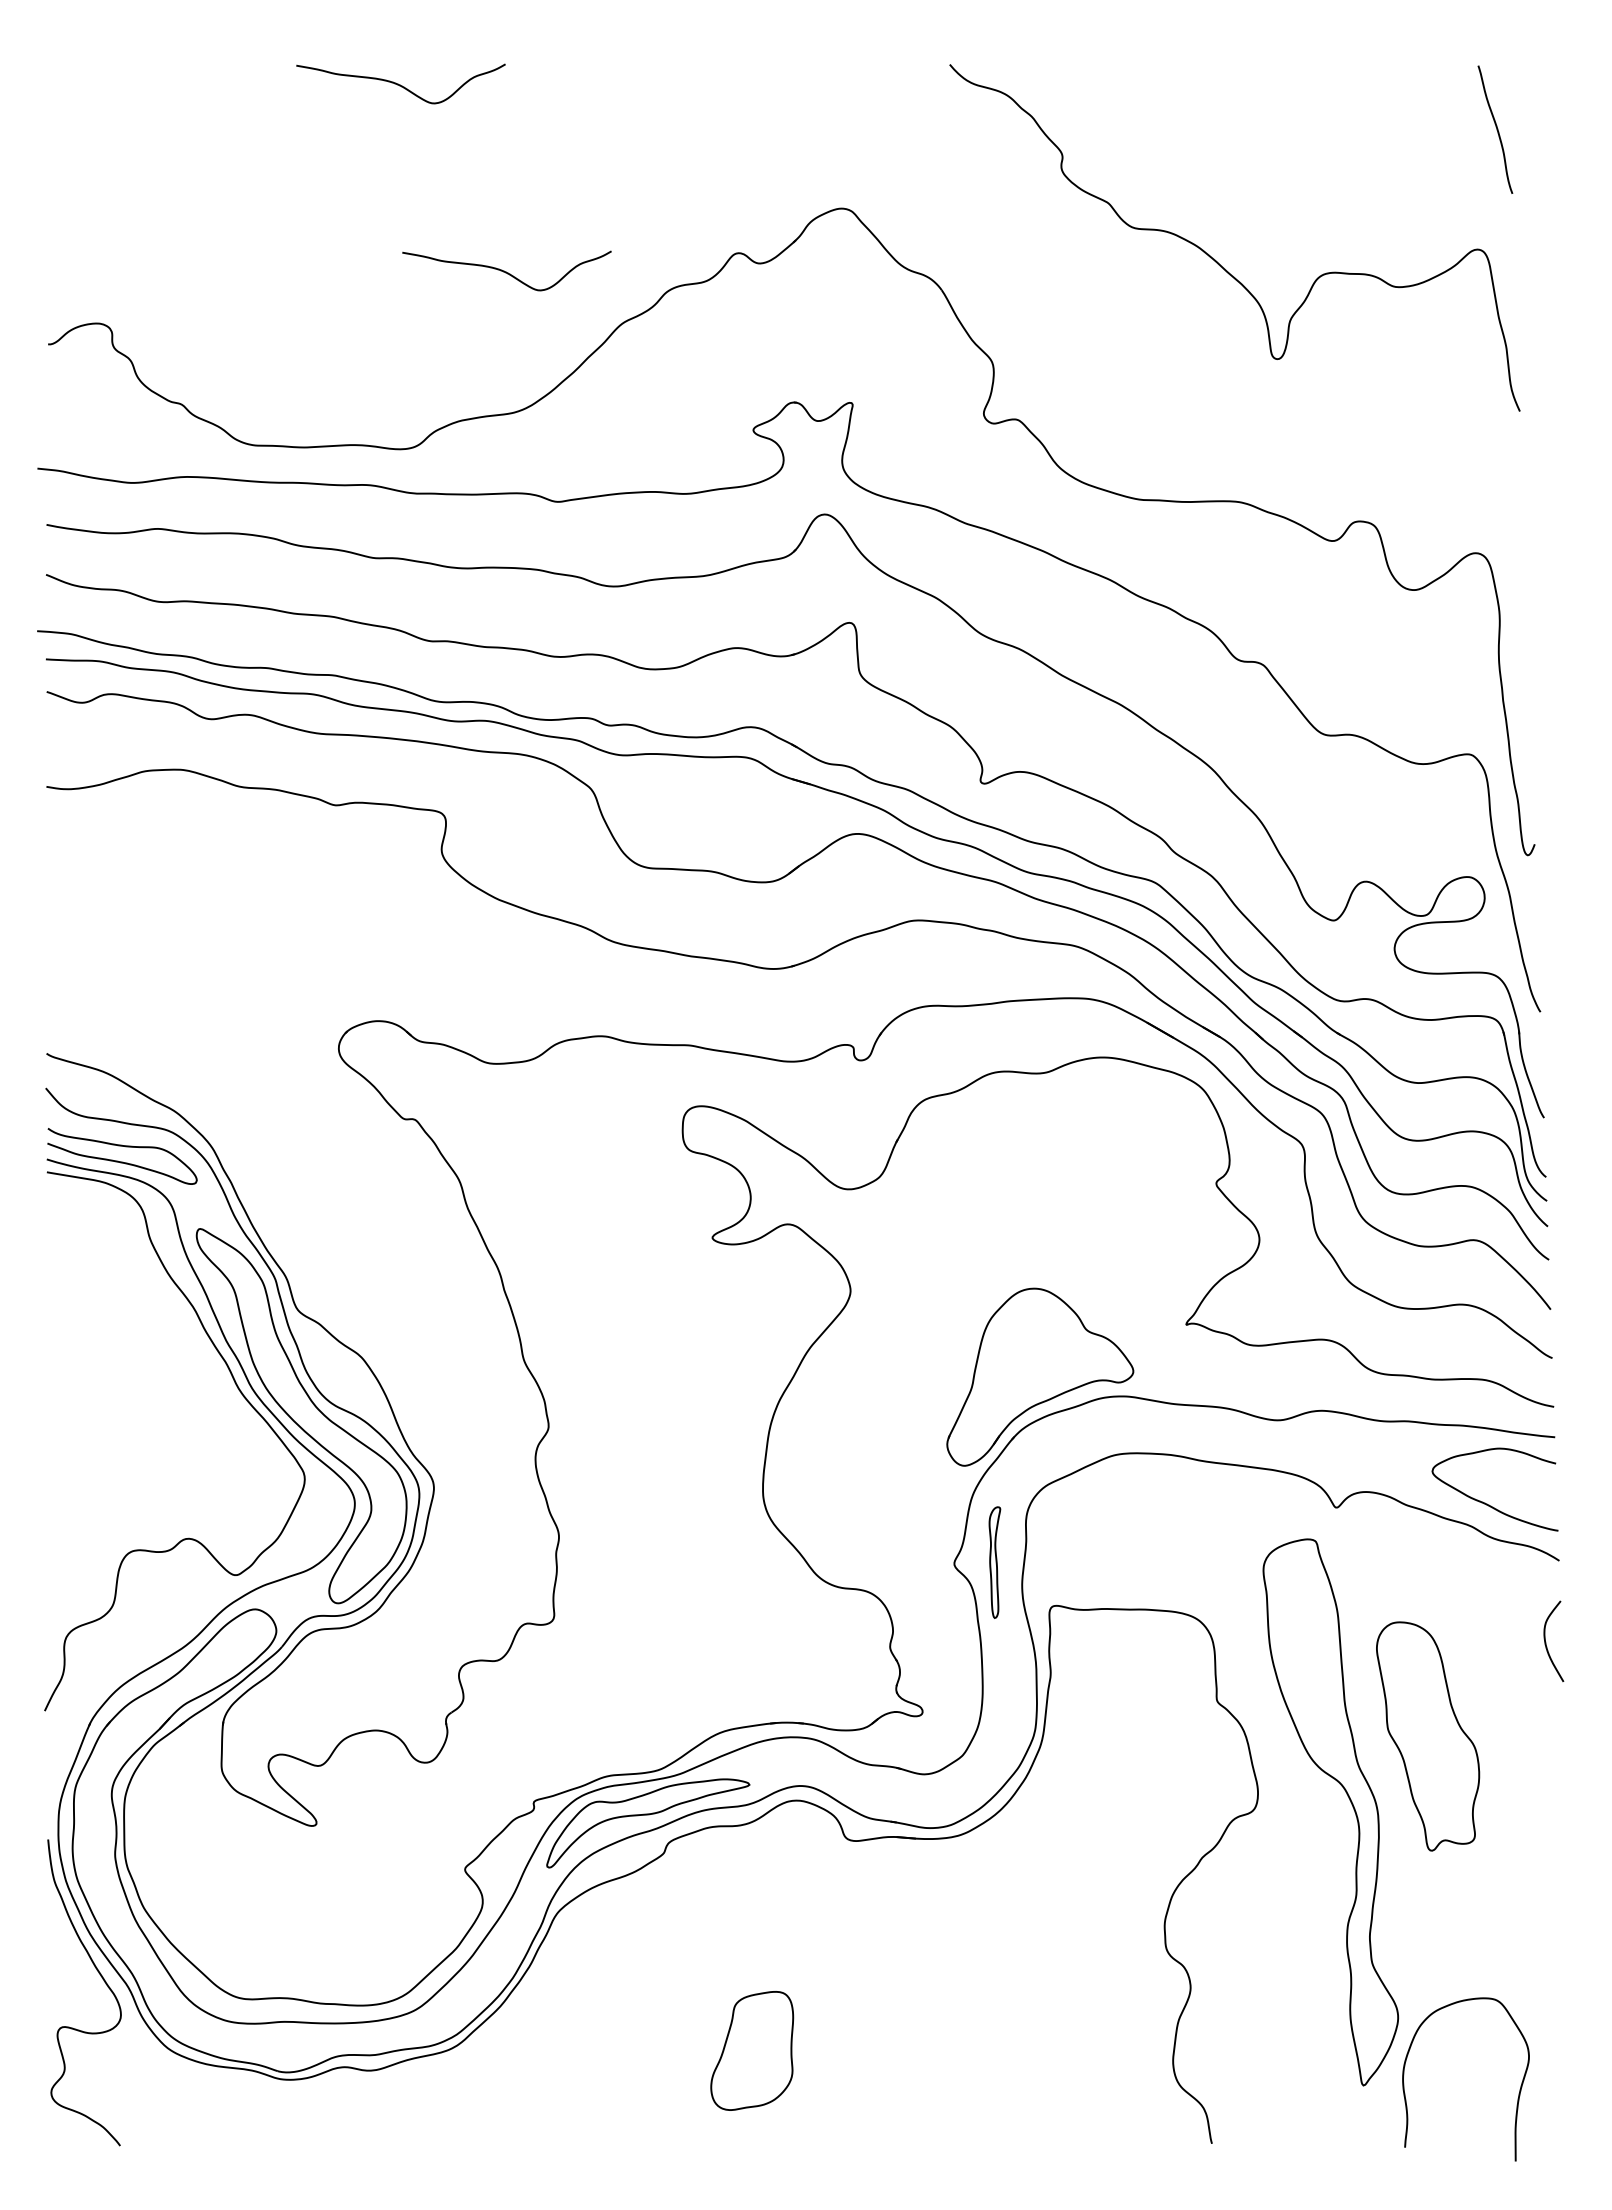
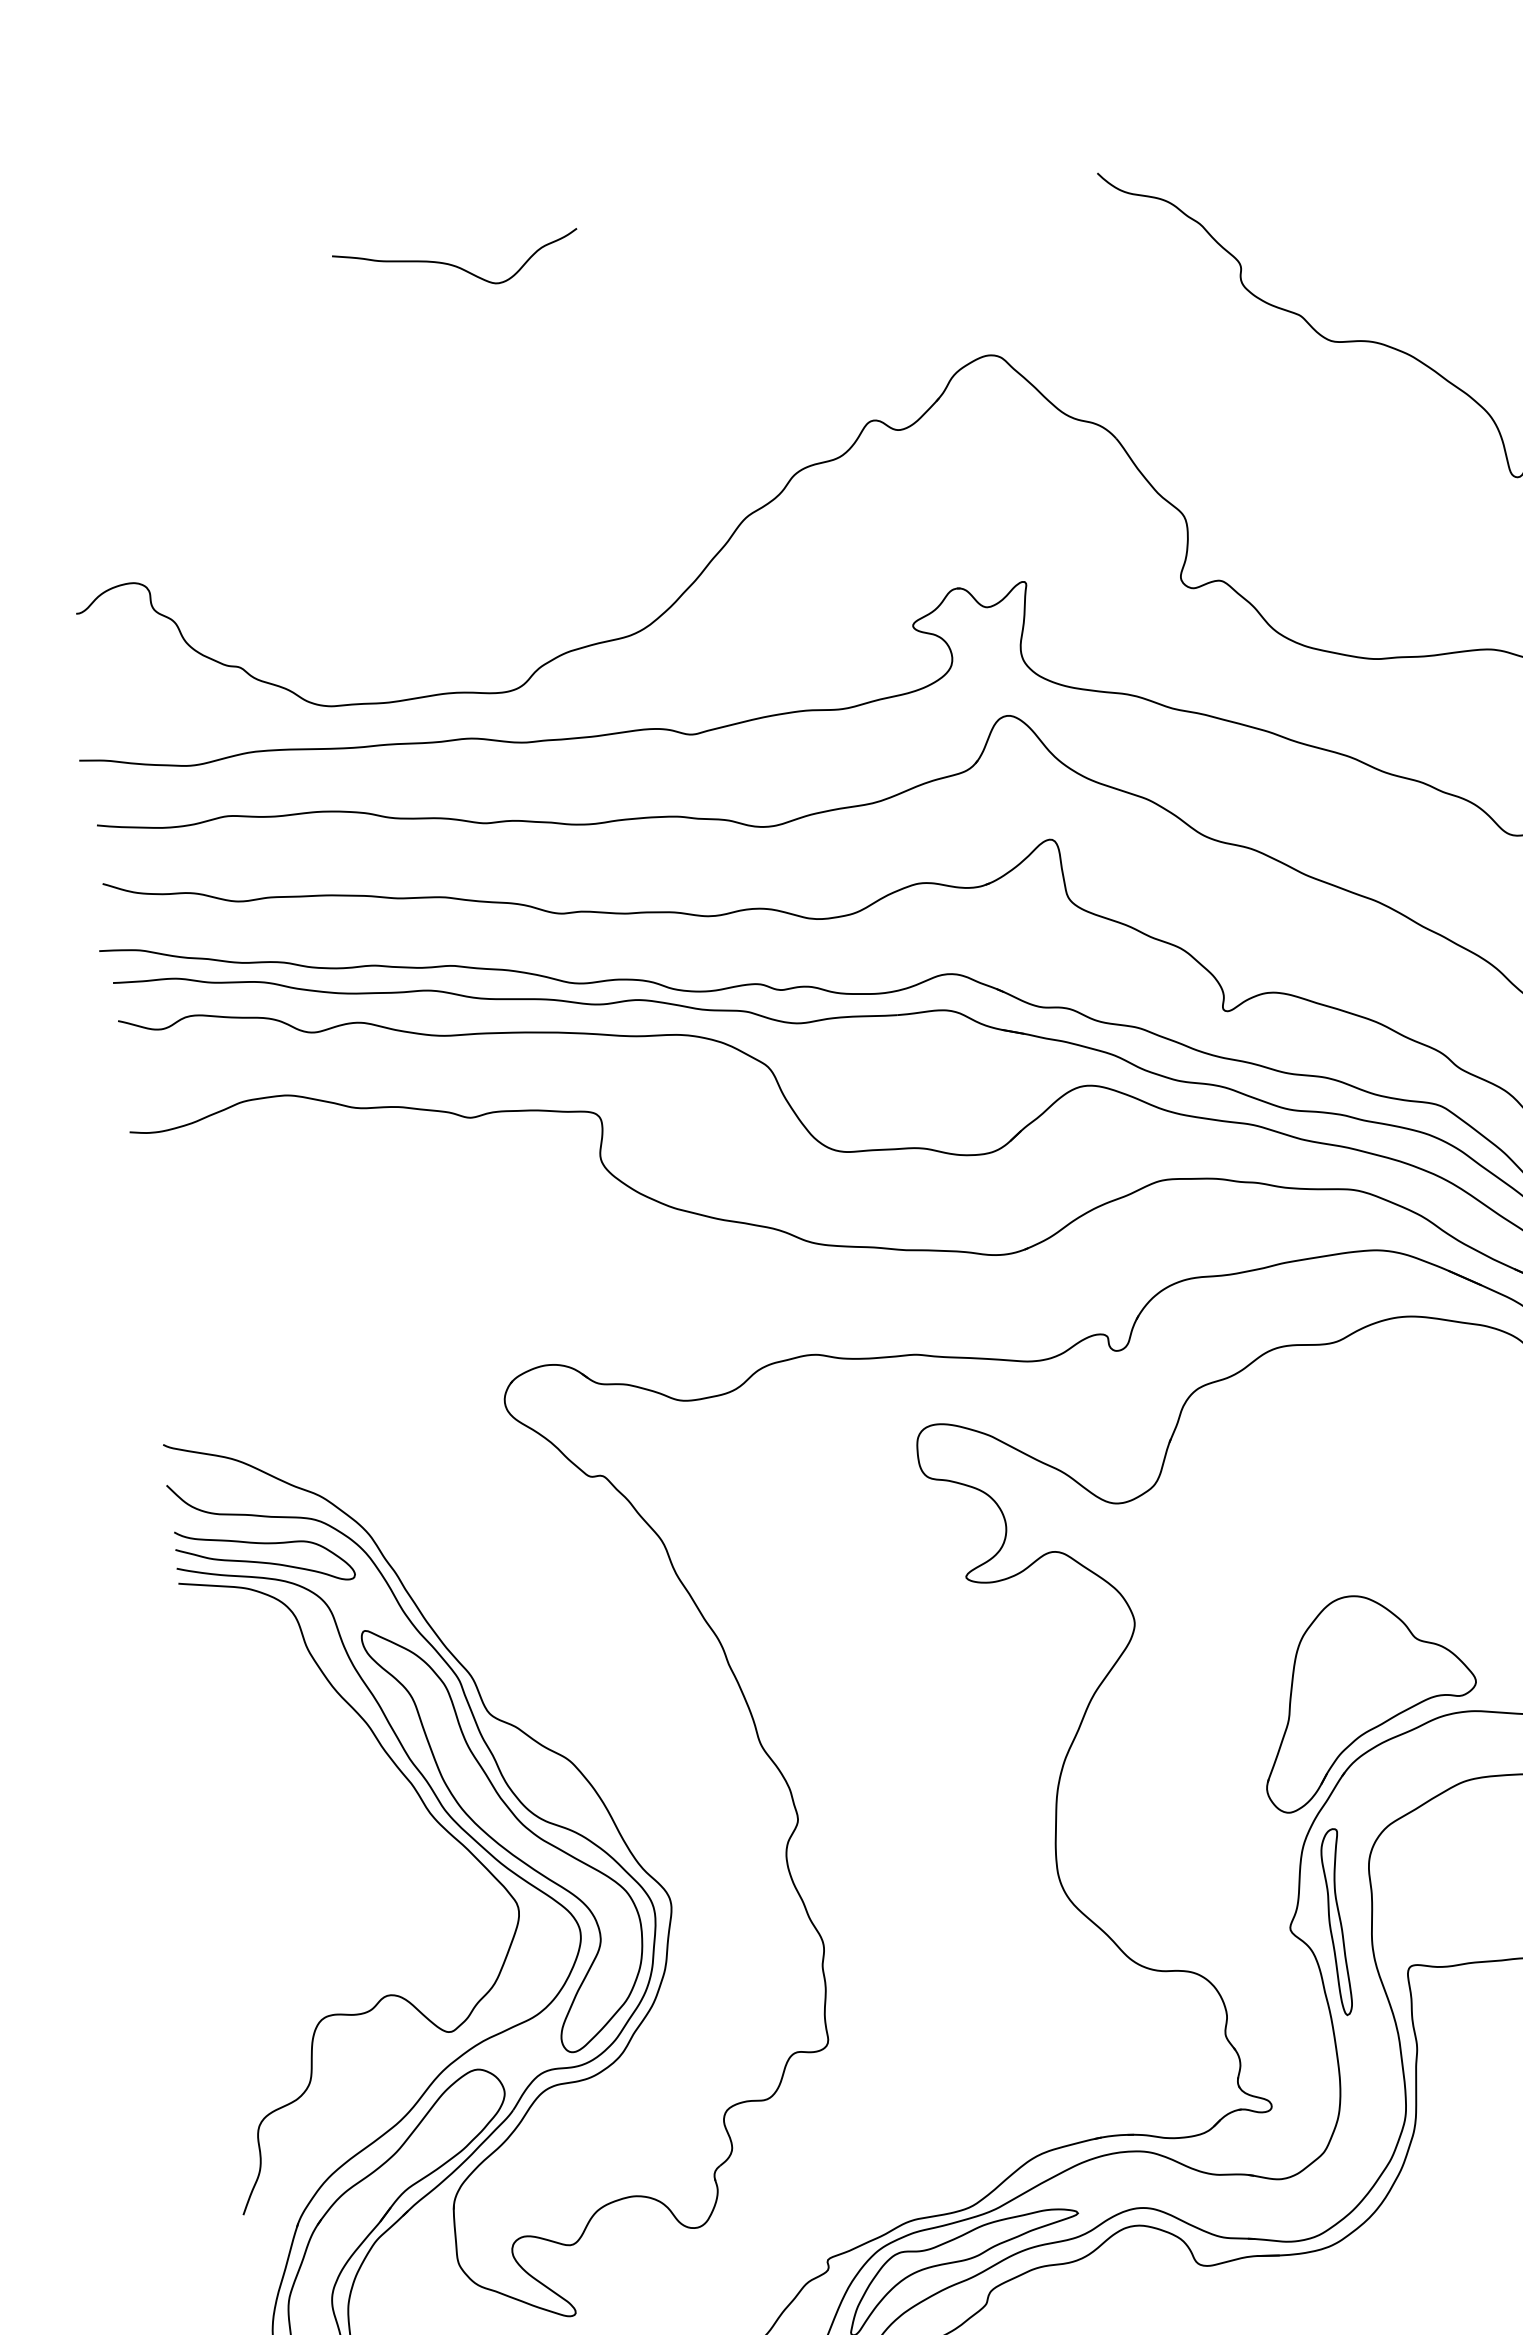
curve: (506, 271) -> (603, 471), removed
part: (994, 1562) -> (1337, 1922), size x1.43

